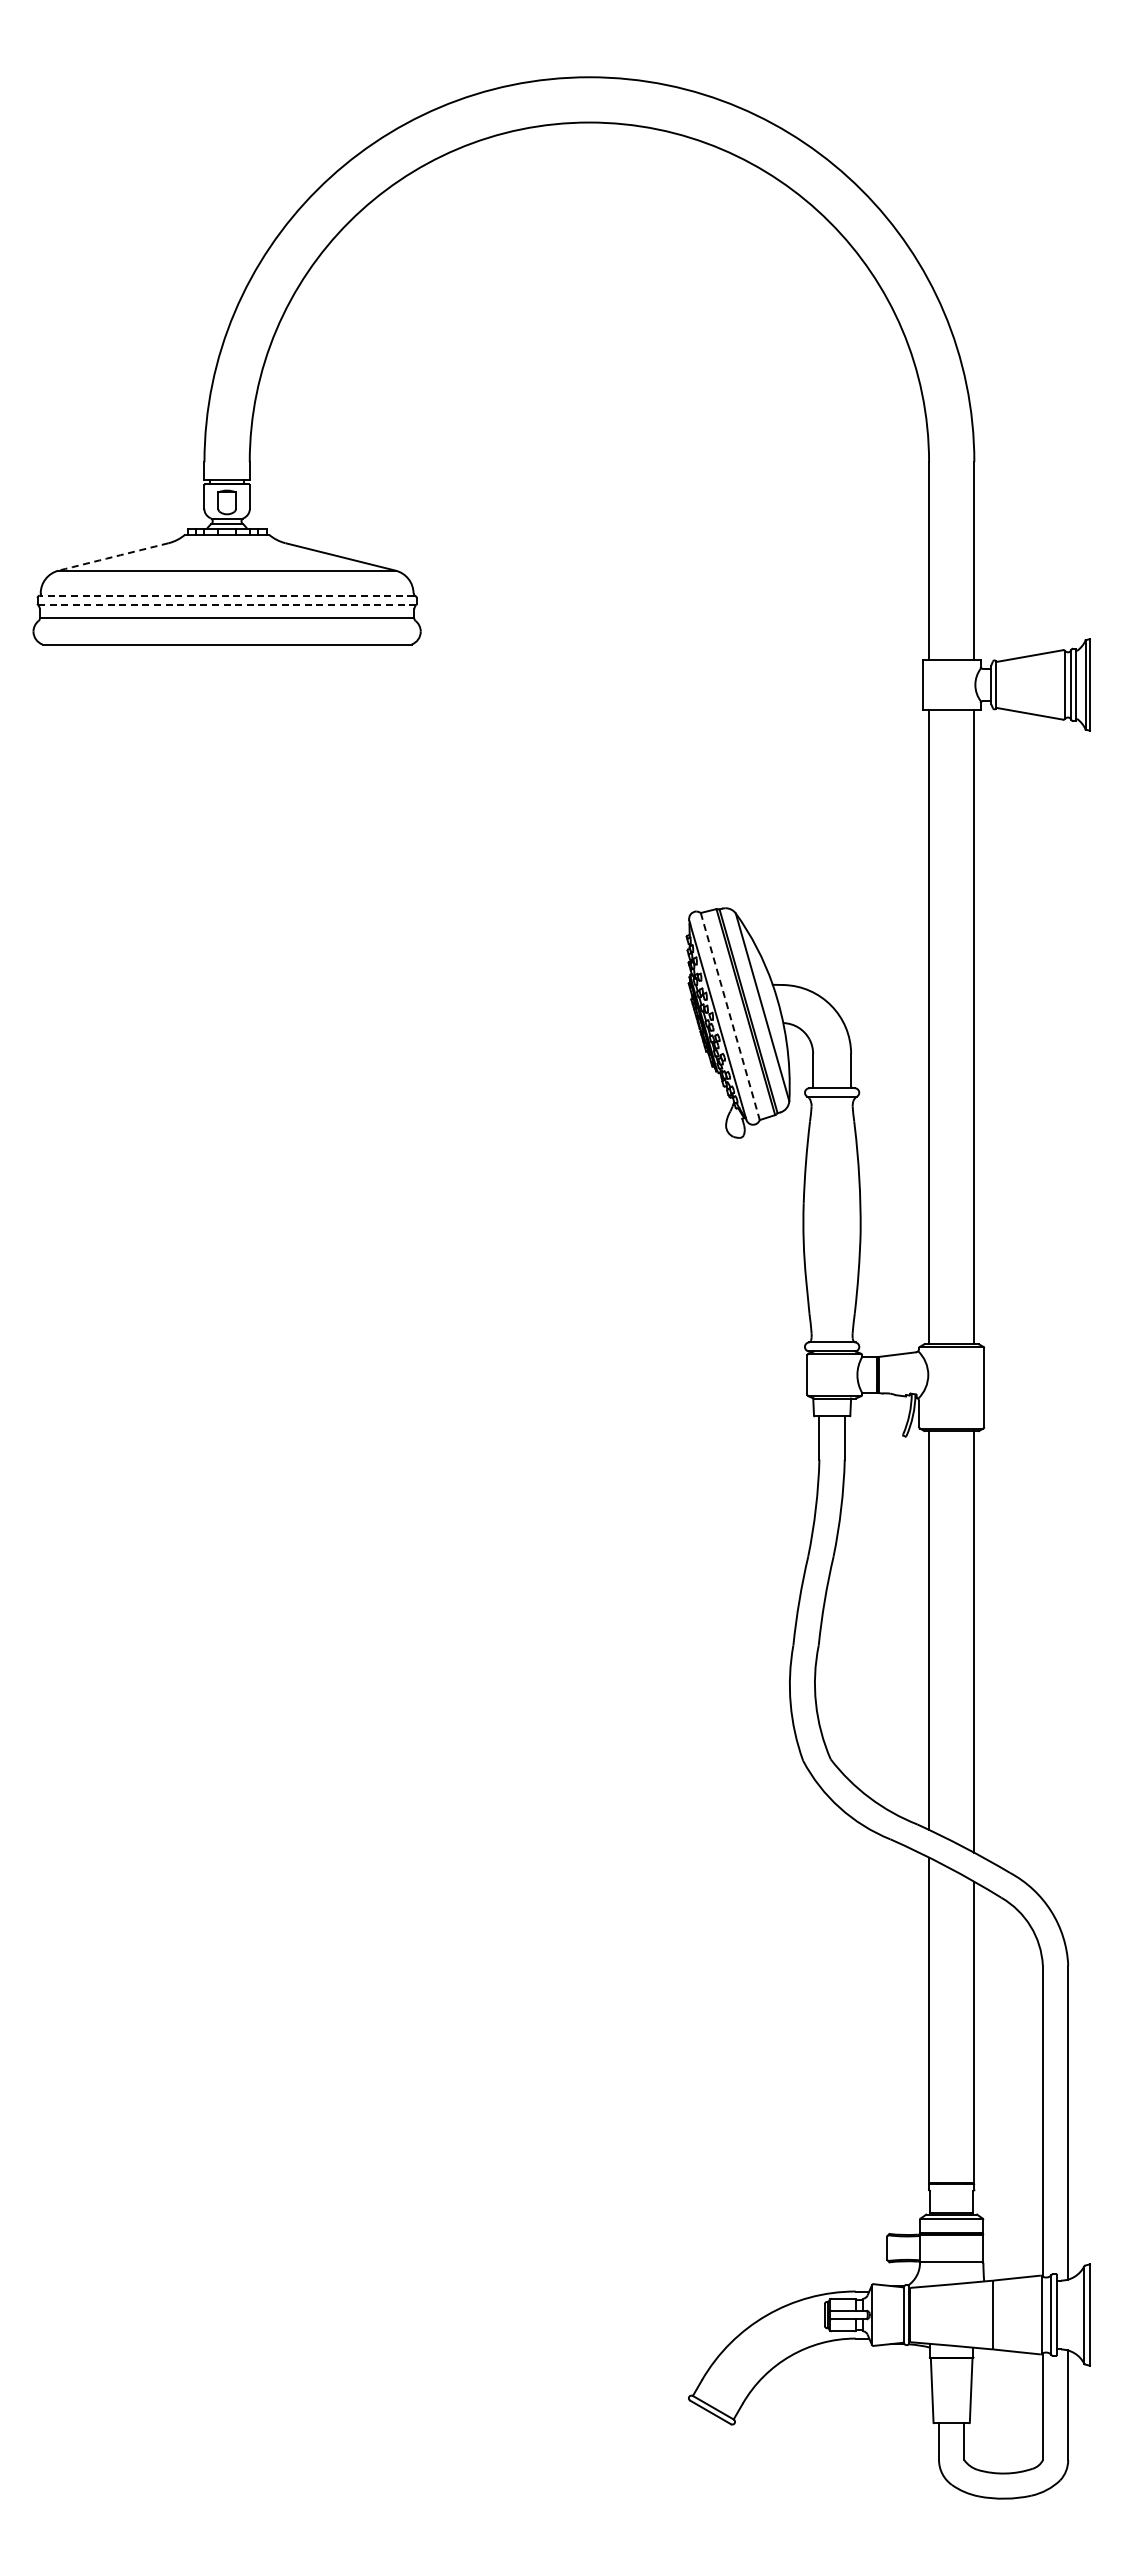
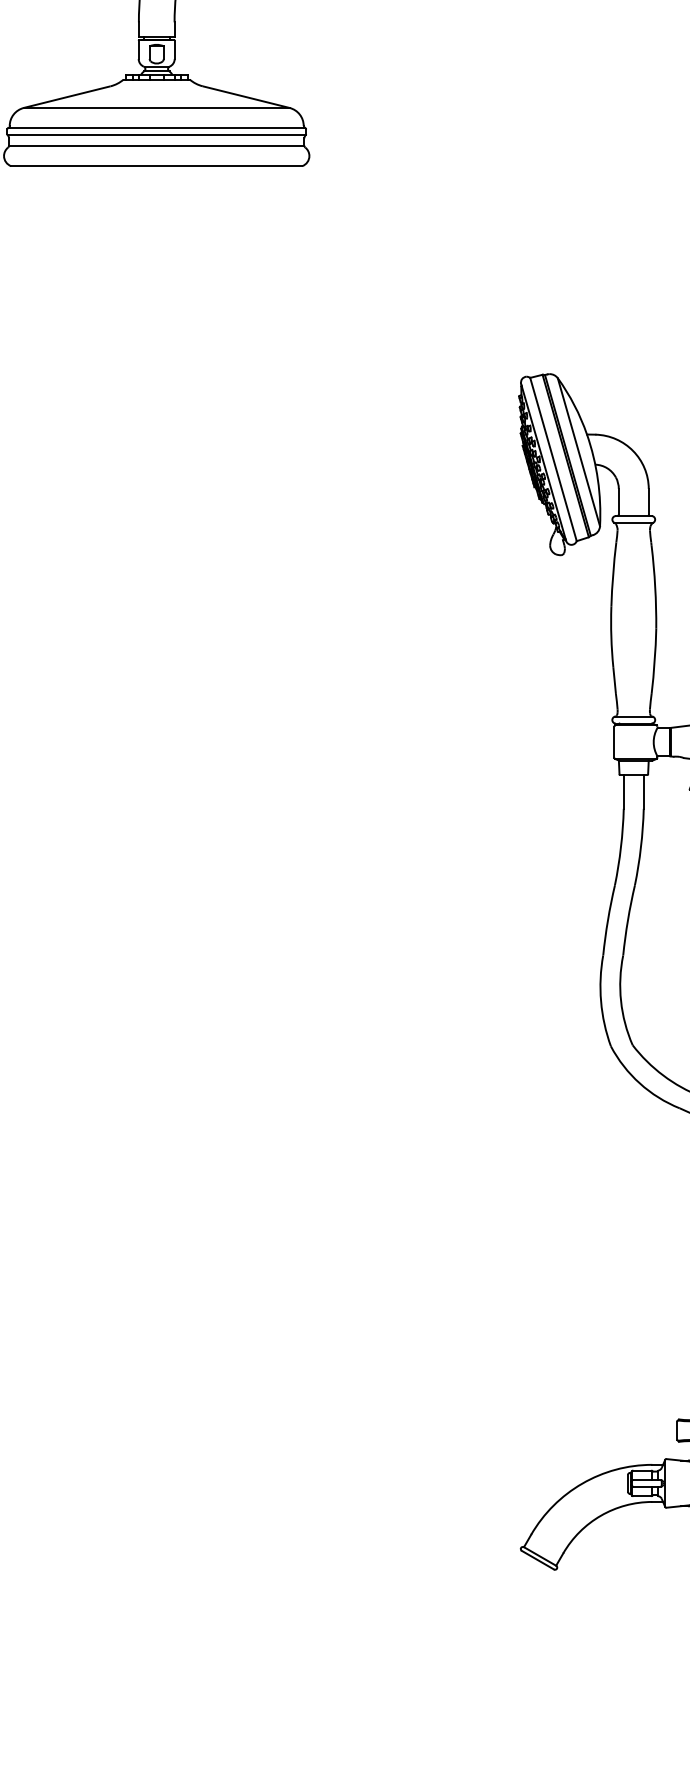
arc: (113, 556) -> (67, 96), dashed -> solid
line: (226, 595) -> (156, 127), dashed -> solid
line: (226, 605) -> (156, 135), dashed -> solid
line: (730, 1016) -> (553, 459), dashed -> solid

